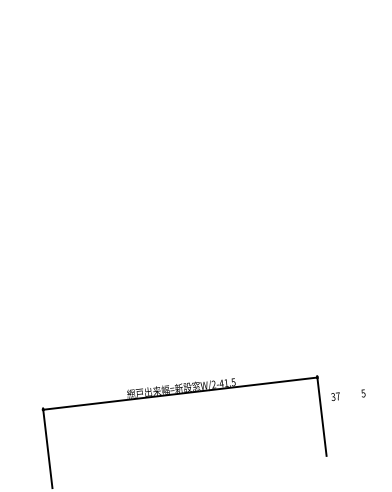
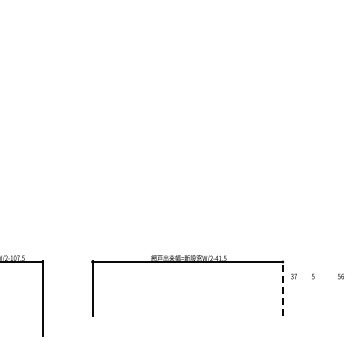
line: (321, 415) -> (282, 288), solid -> dashed

